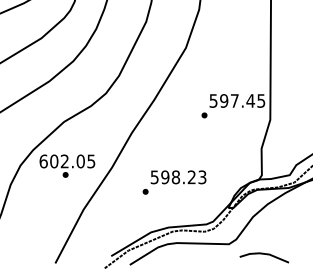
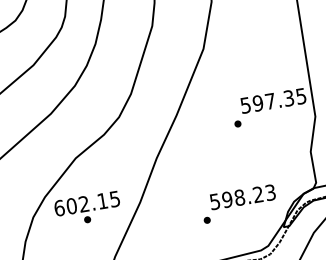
text: (250, 100) -> (288, 97), 597.45 -> 597.35
text: (80, 161) -> (102, 201), 602.05 -> 602.15
text: (174, 182) -> (239, 203), moved

